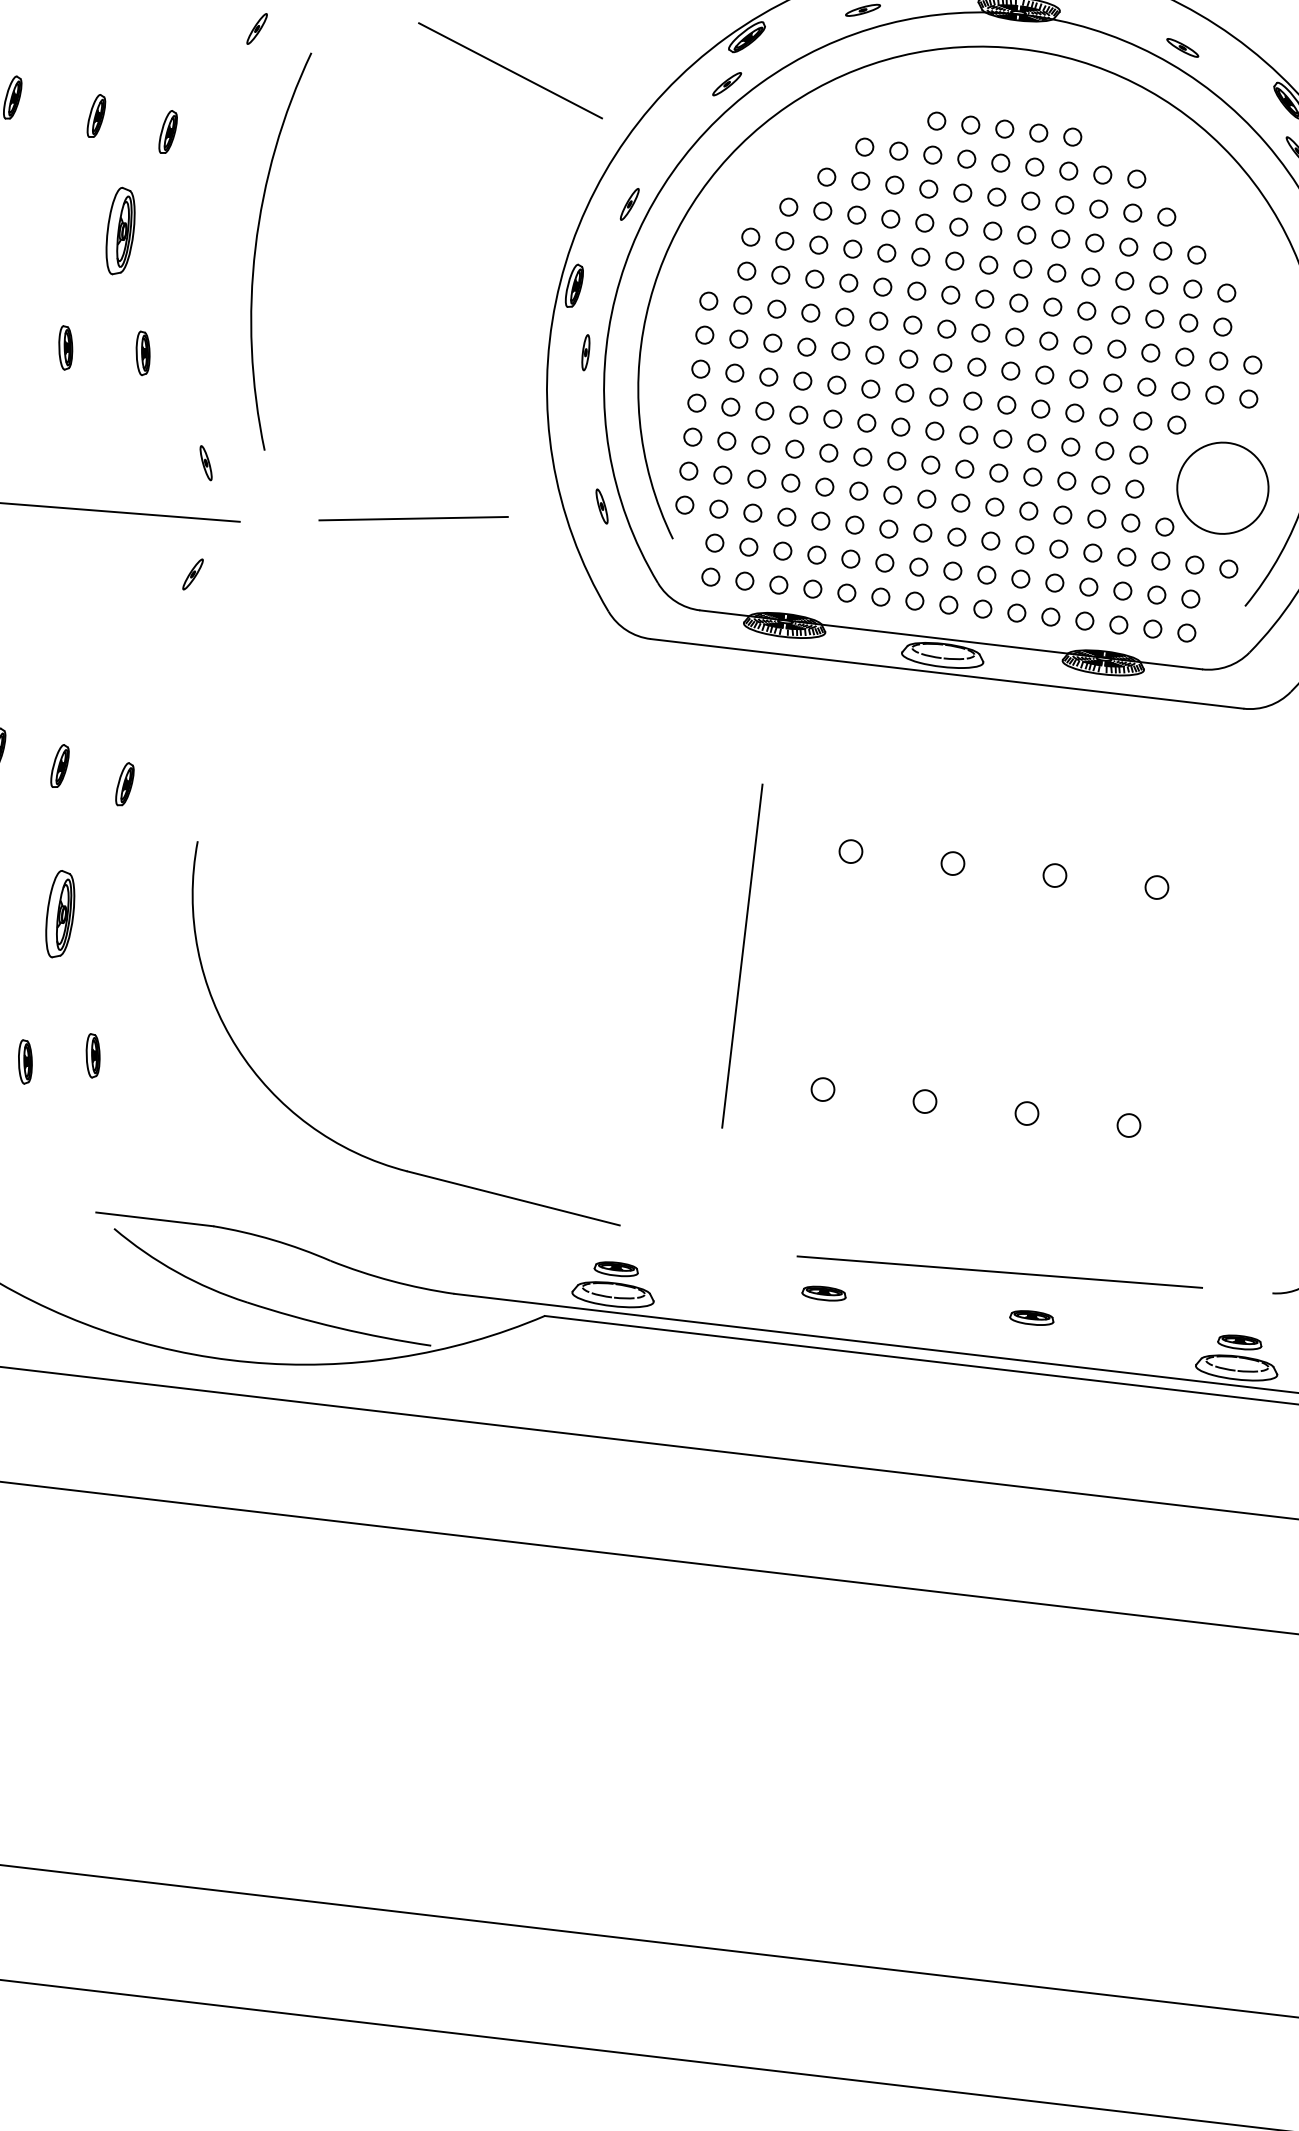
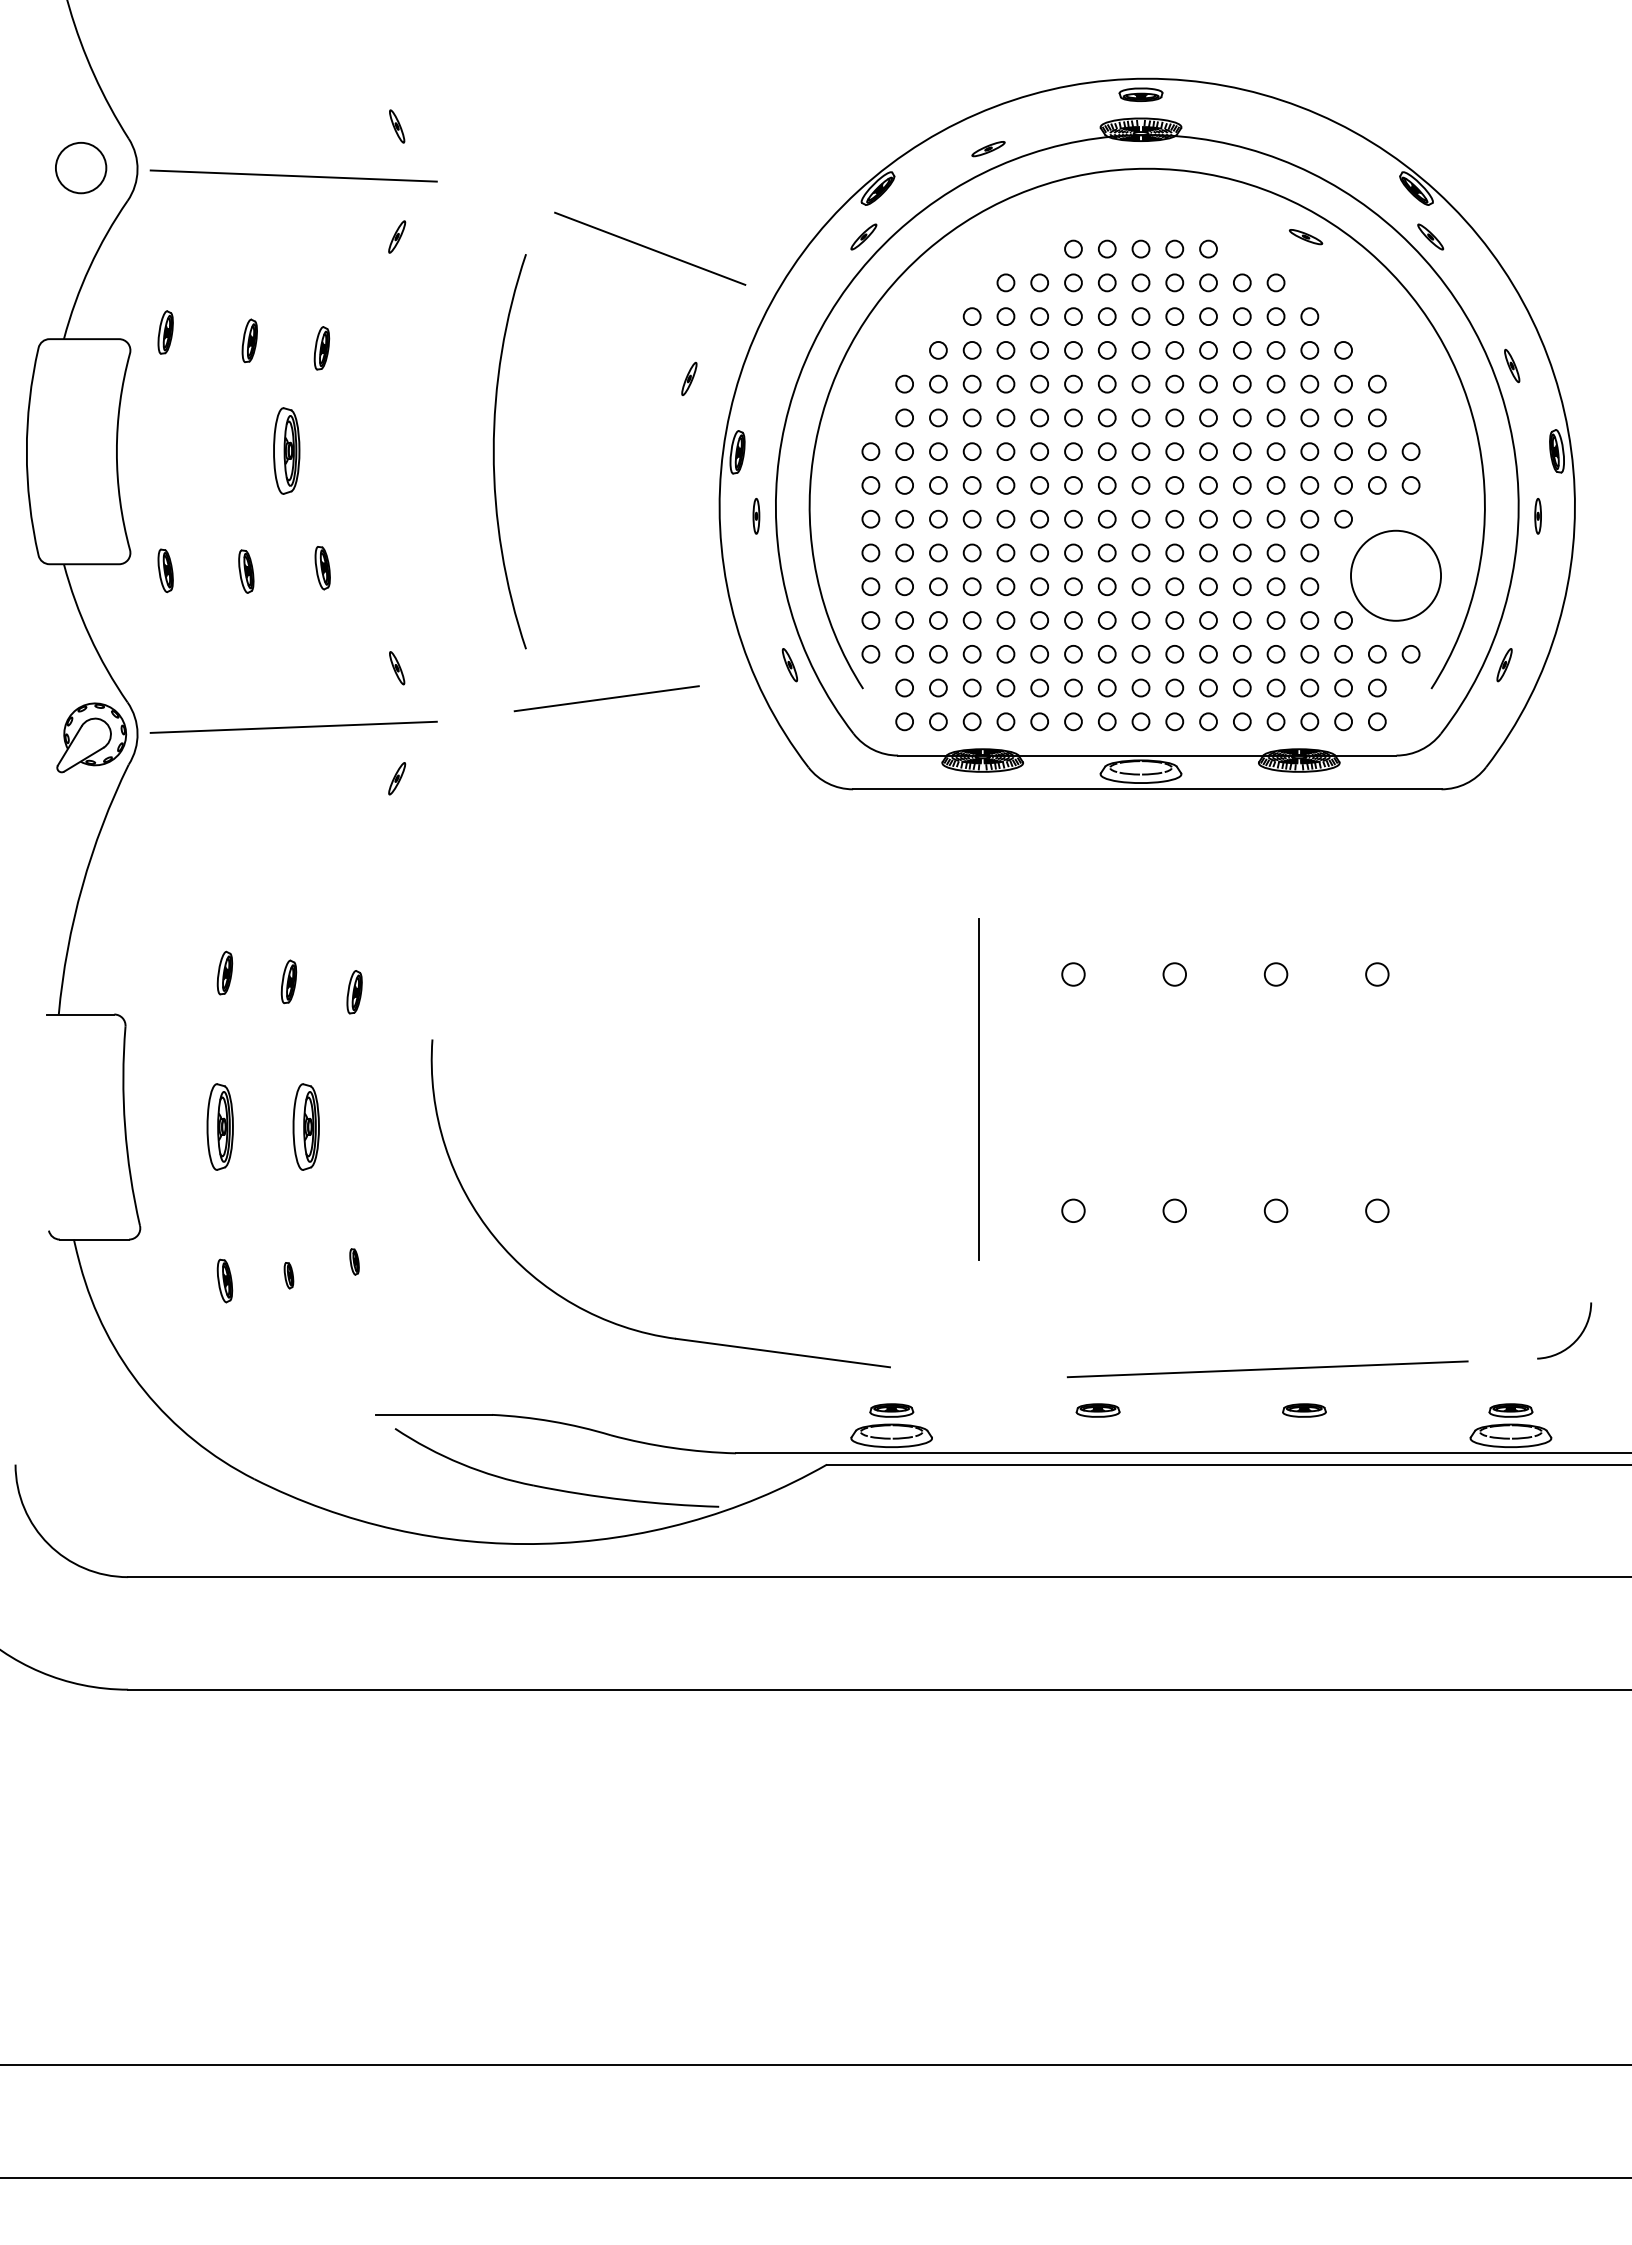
part: (1182, 48) -> (1305, 237), moved
part: (629, 203) -> (689, 378), moved
arc: (256, 247) -> (494, 451), moved
part: (93, 1055) -> (354, 1261), size x0.6
part: (24, 1061) -> (288, 1275), size x0.6

